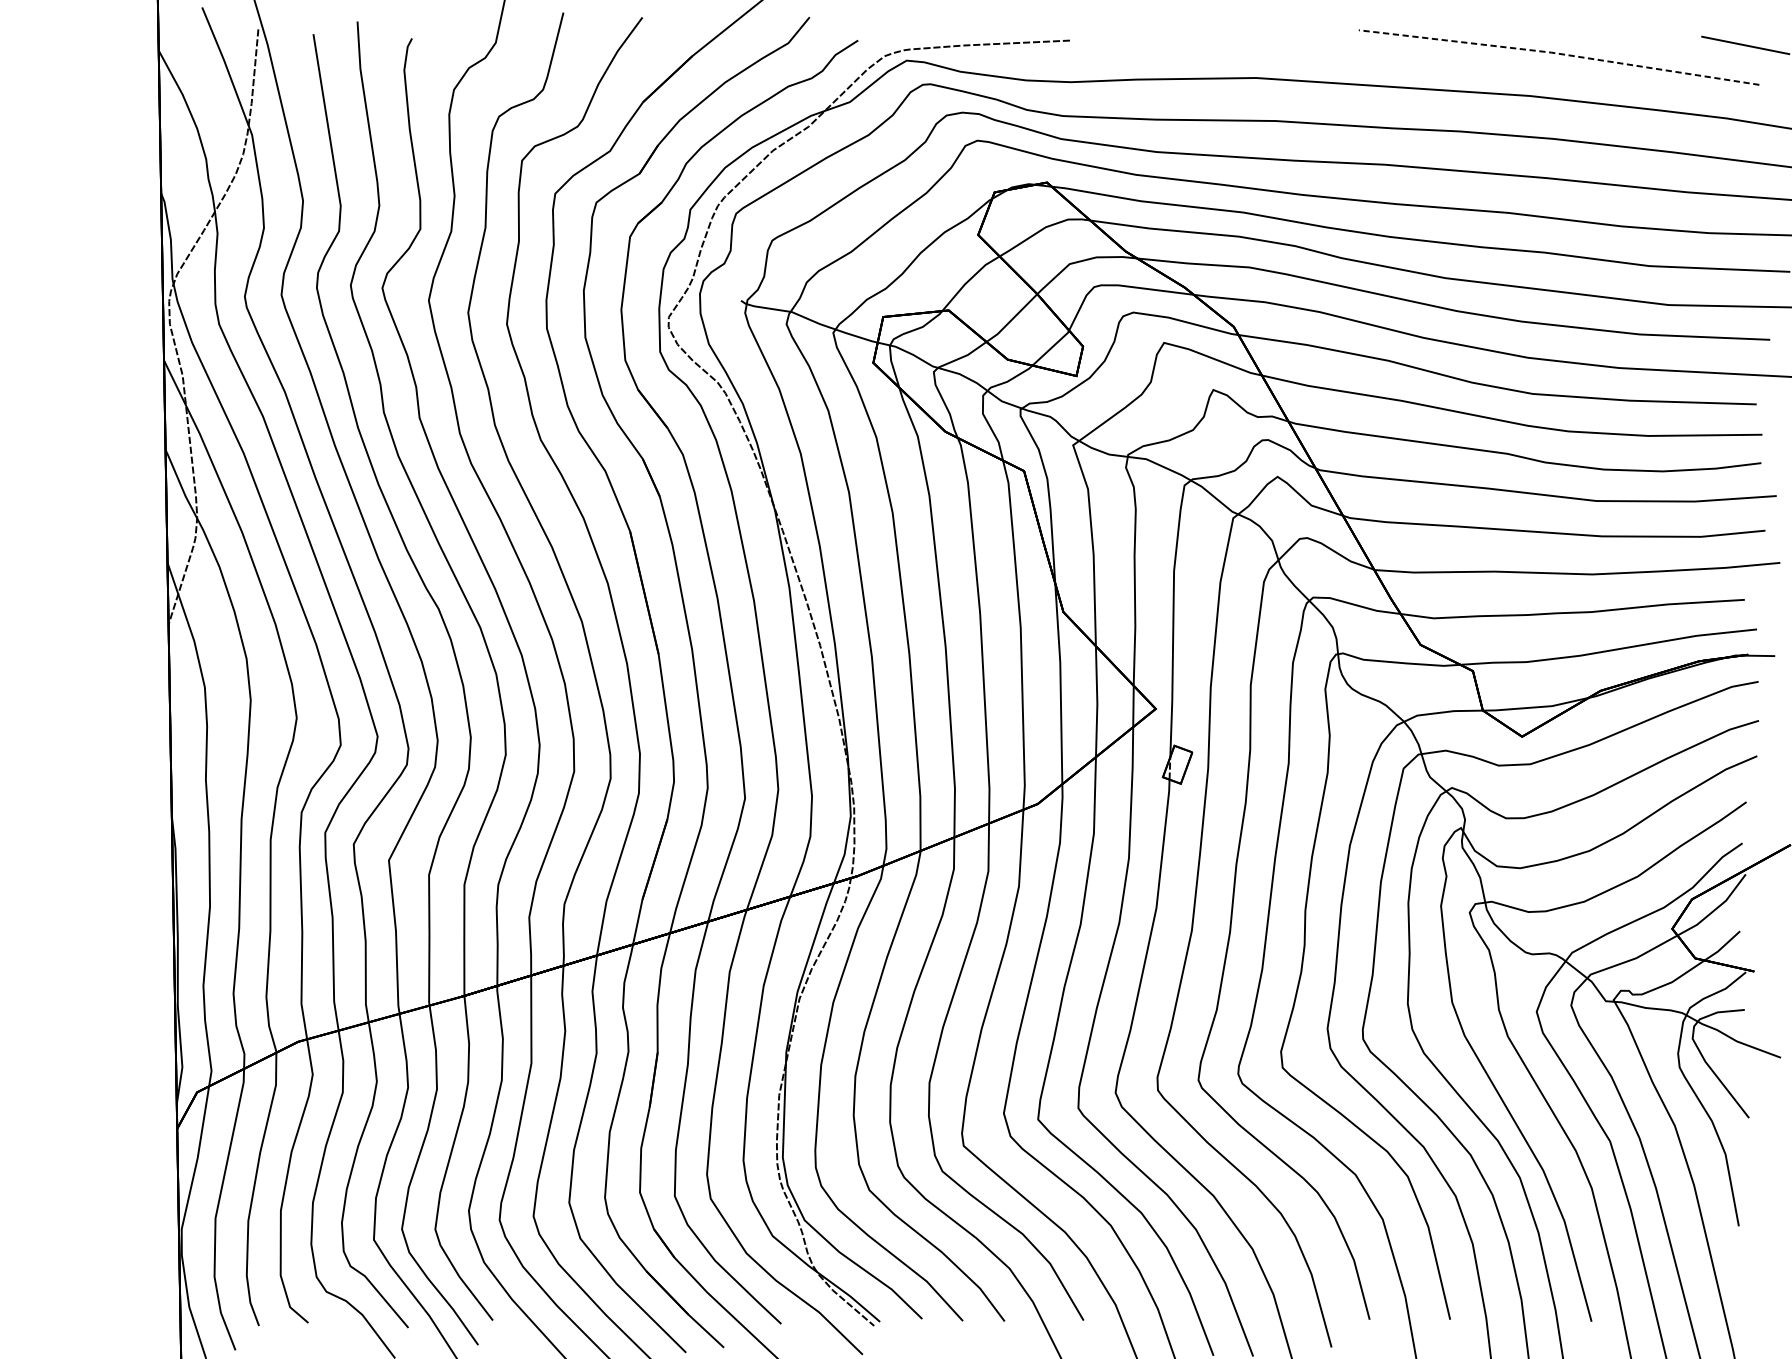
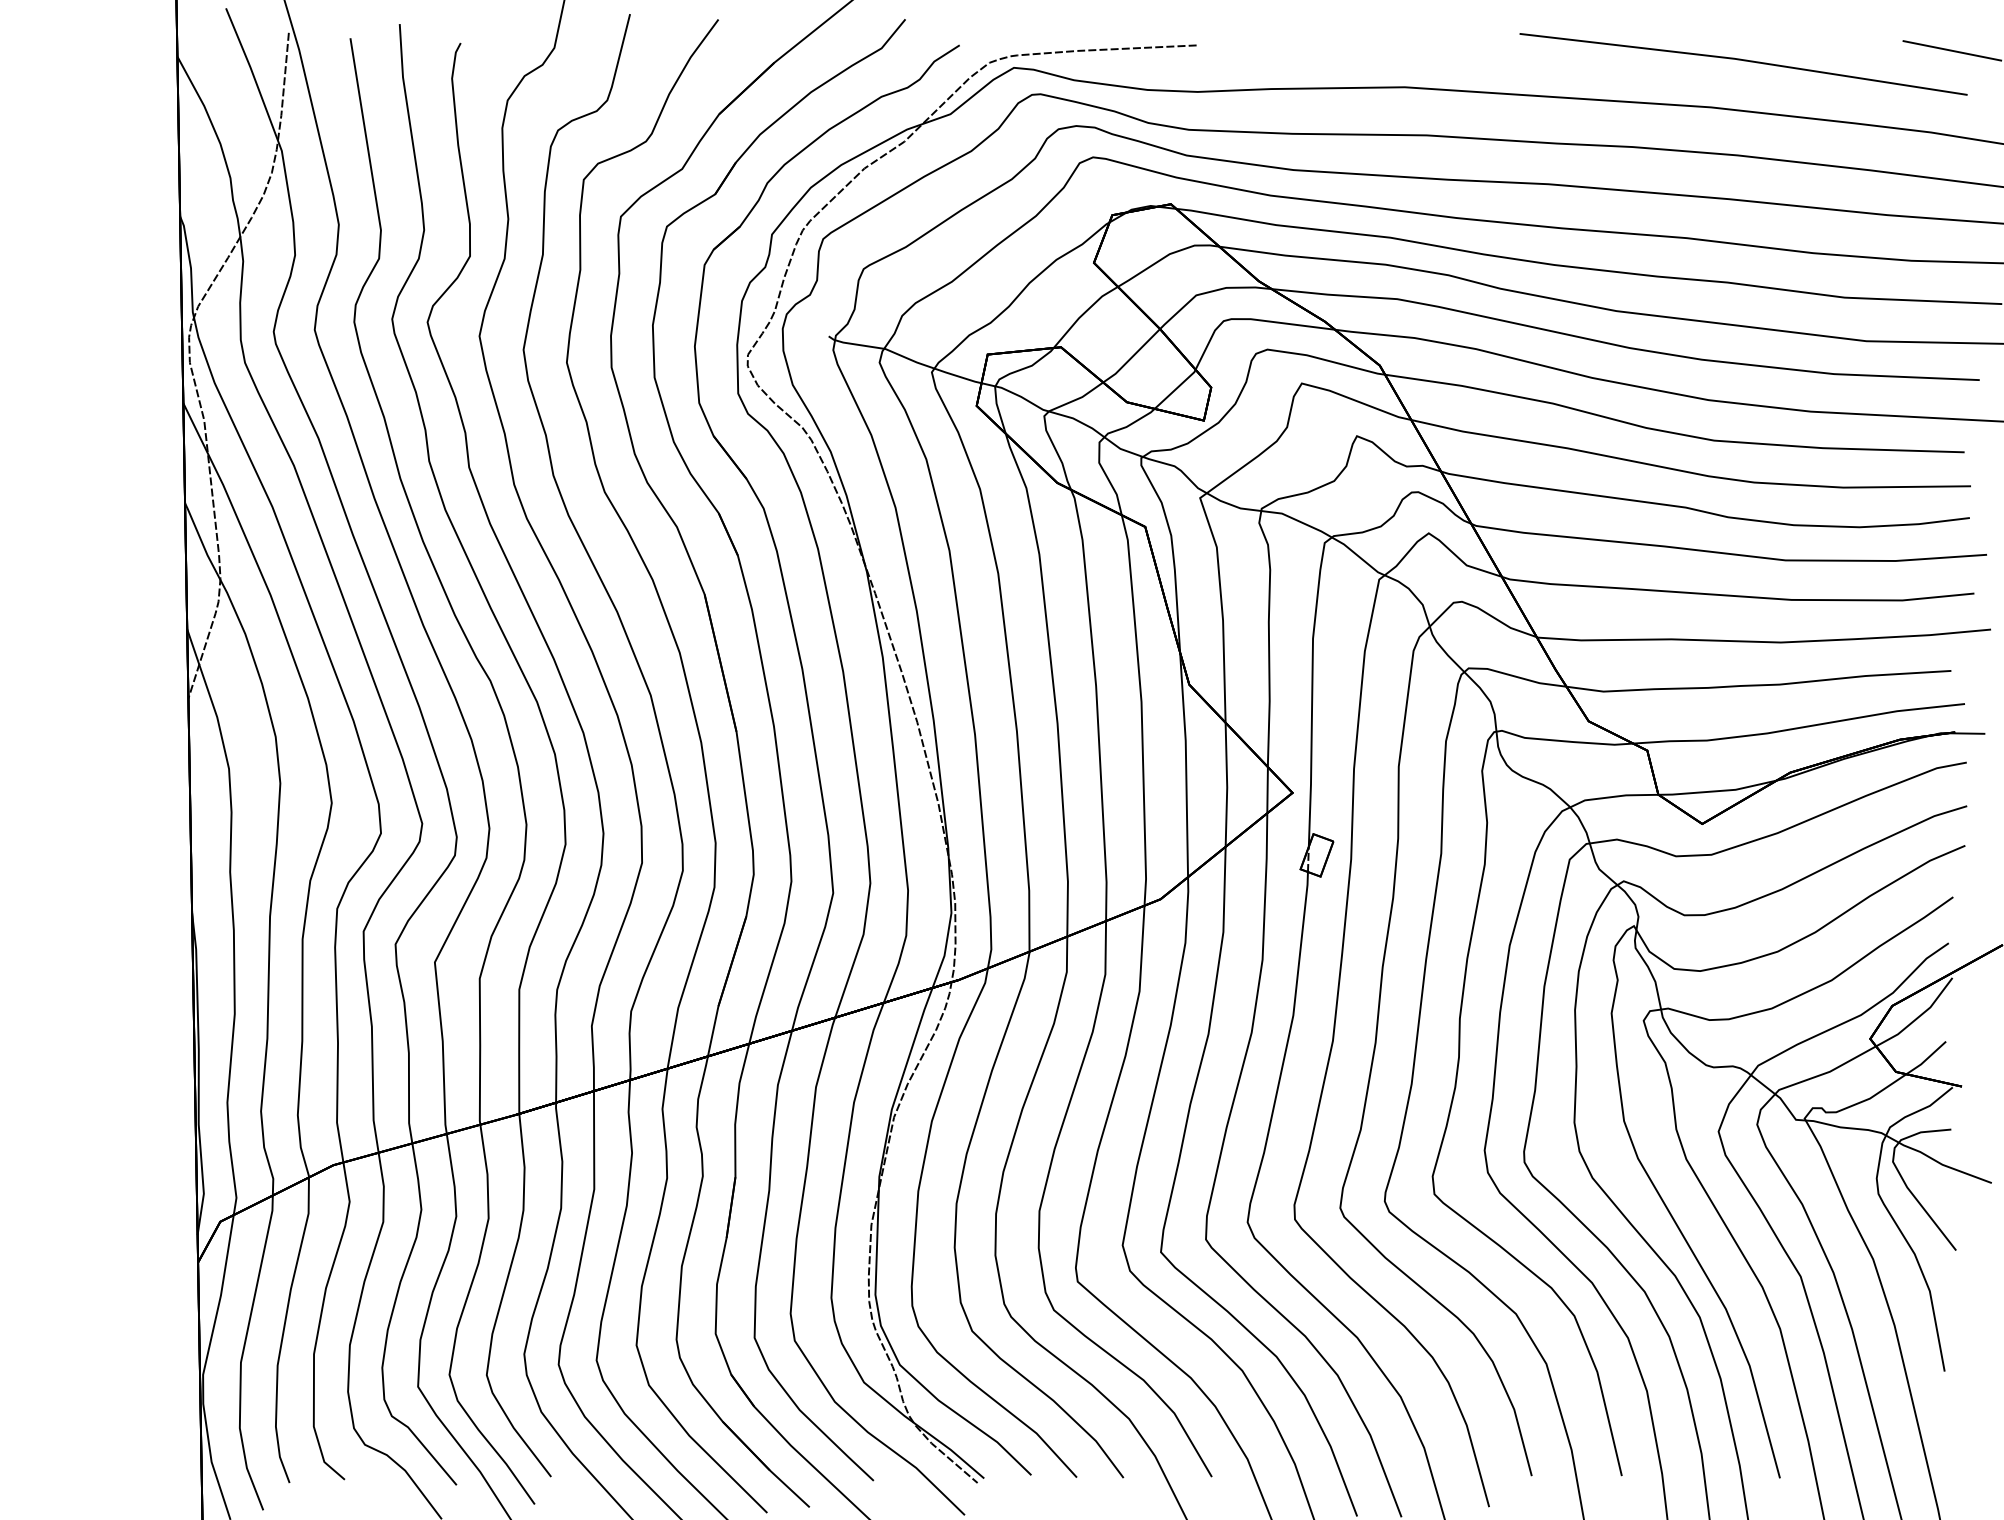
line: (1558, 54) -> (1743, 60), dashed -> solid

